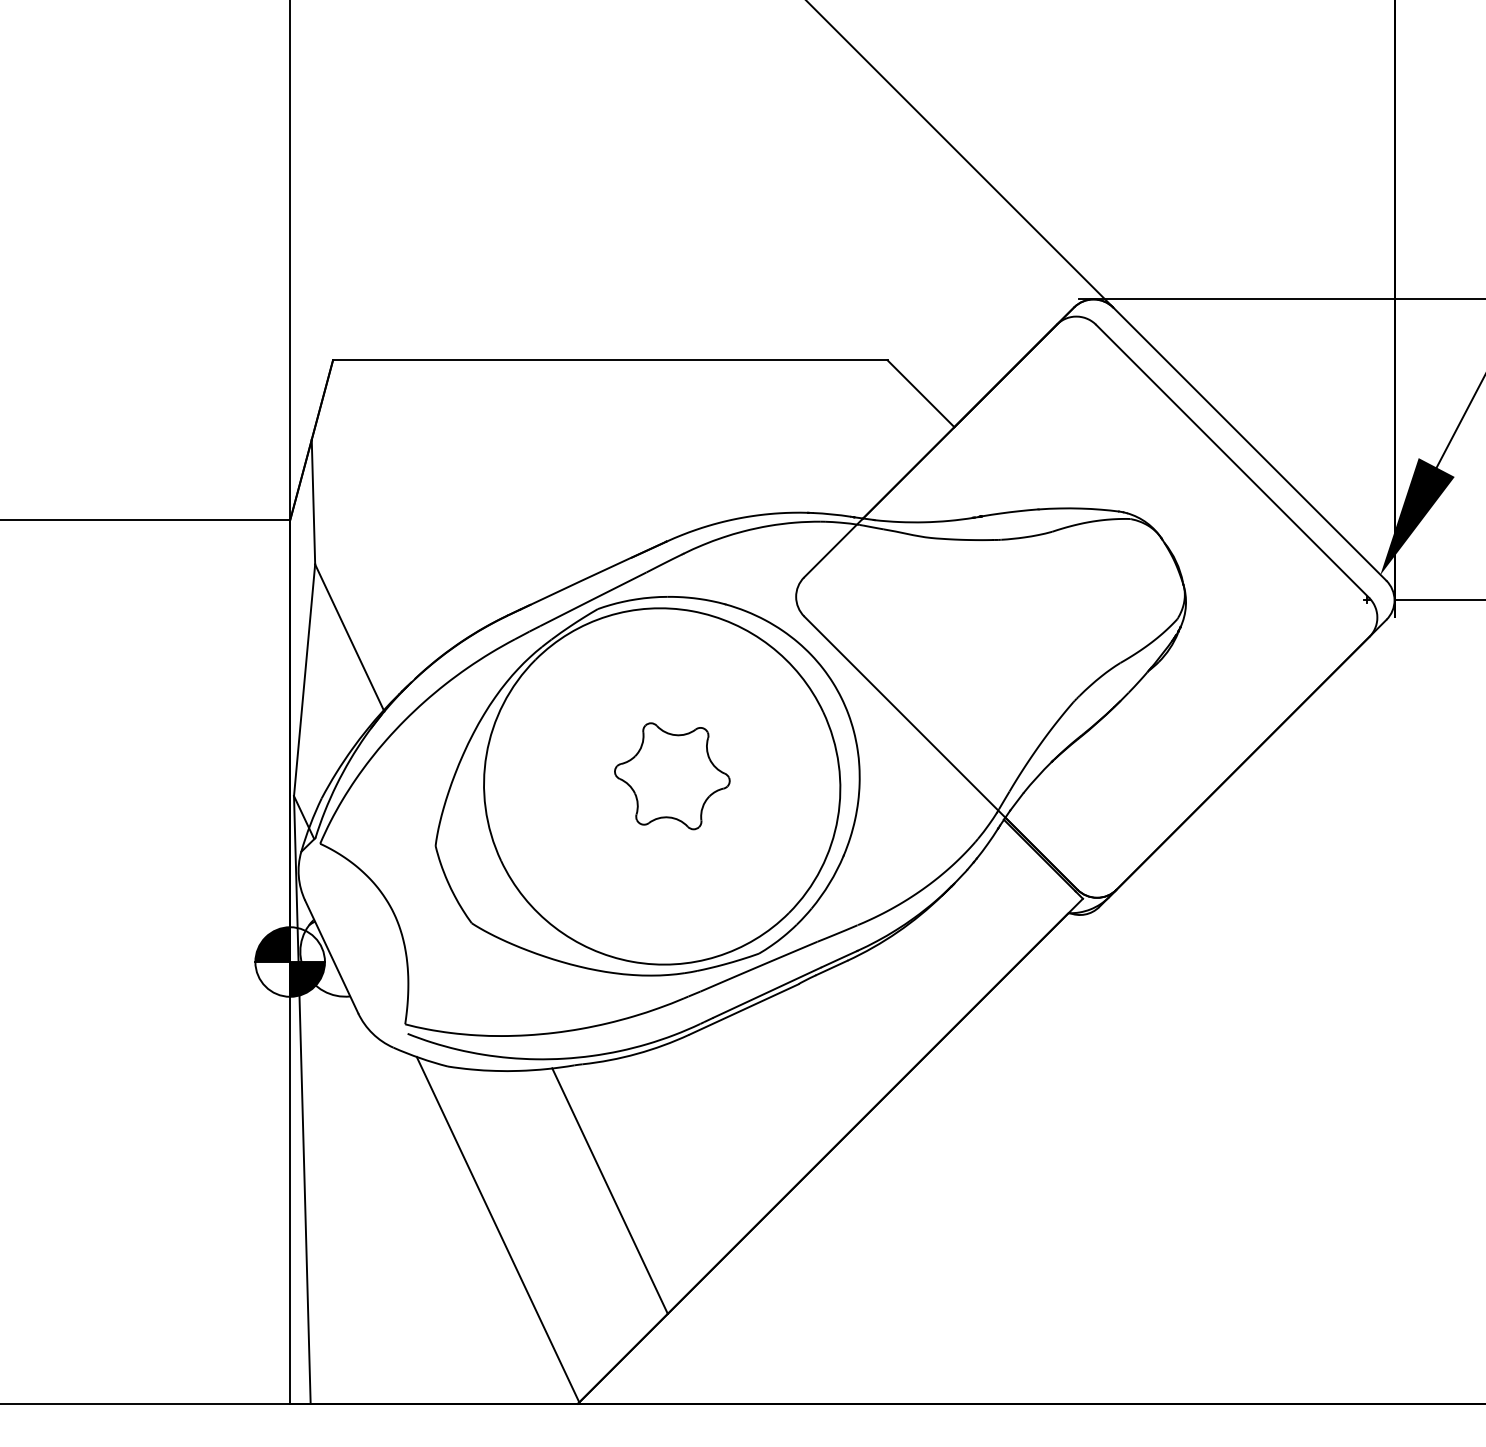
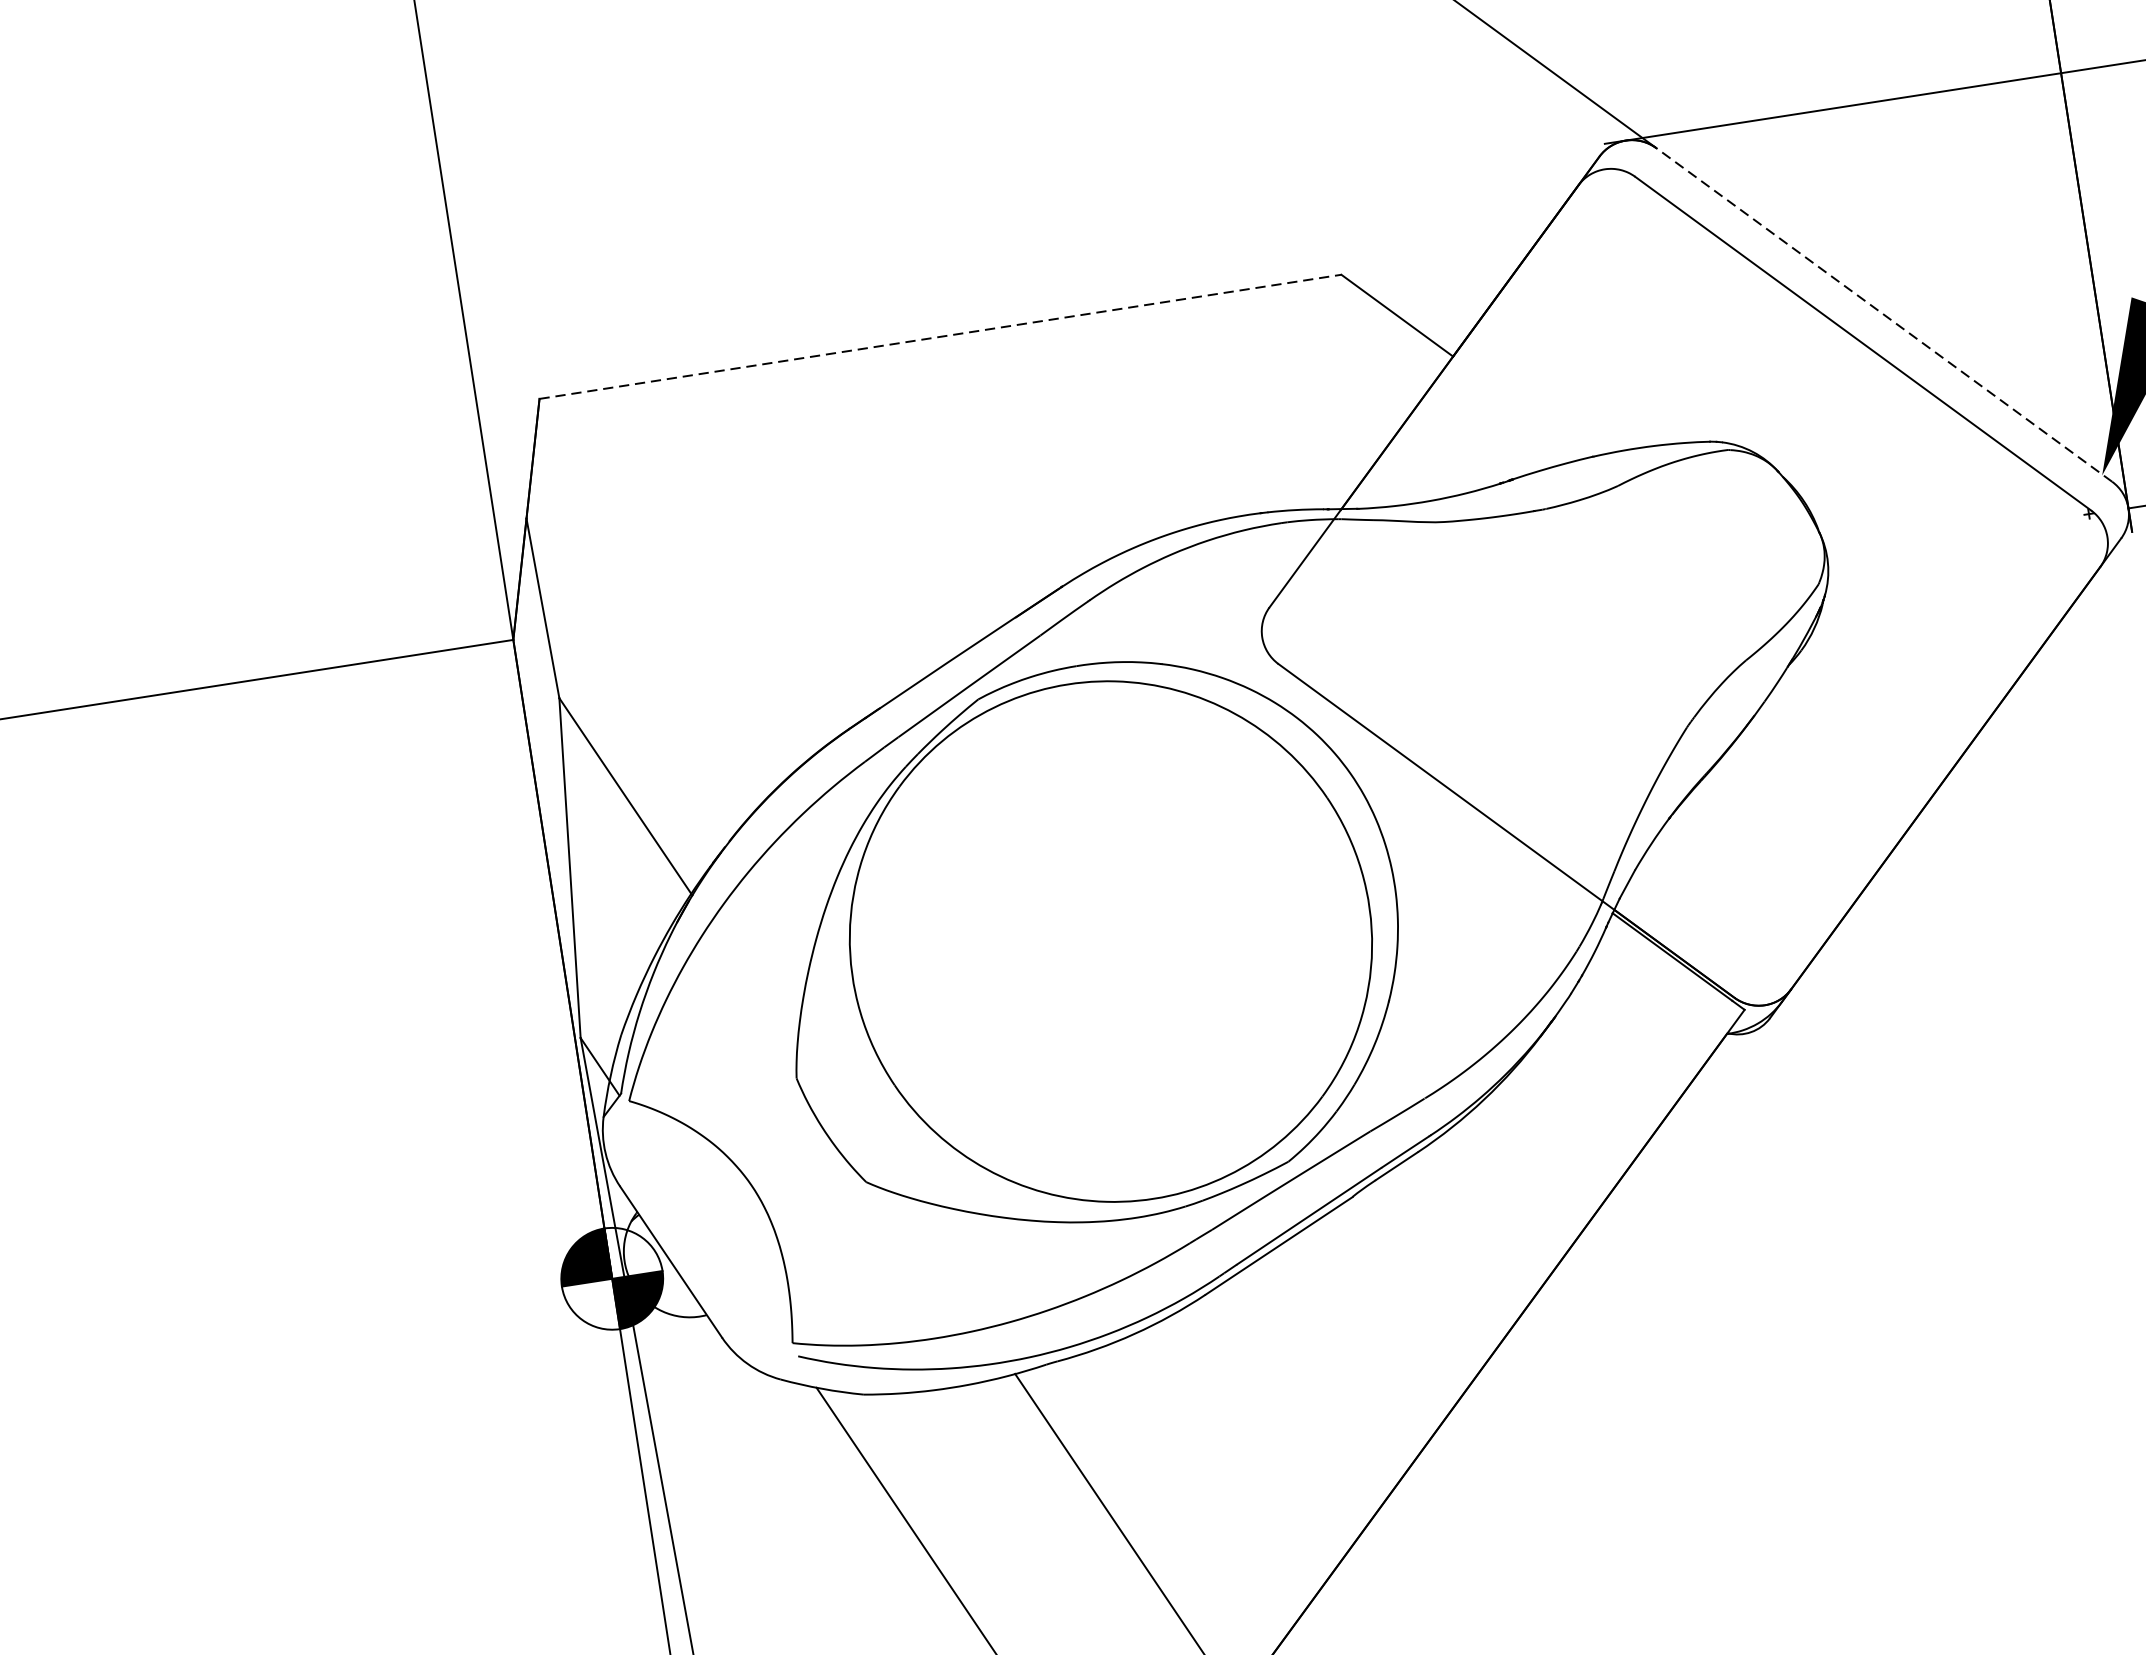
line: (610, 360) -> (940, 337), solid -> dashed
line: (1249, 443) -> (1883, 314), solid -> dashed
part: (672, 776) -> (1123, 924), removed

